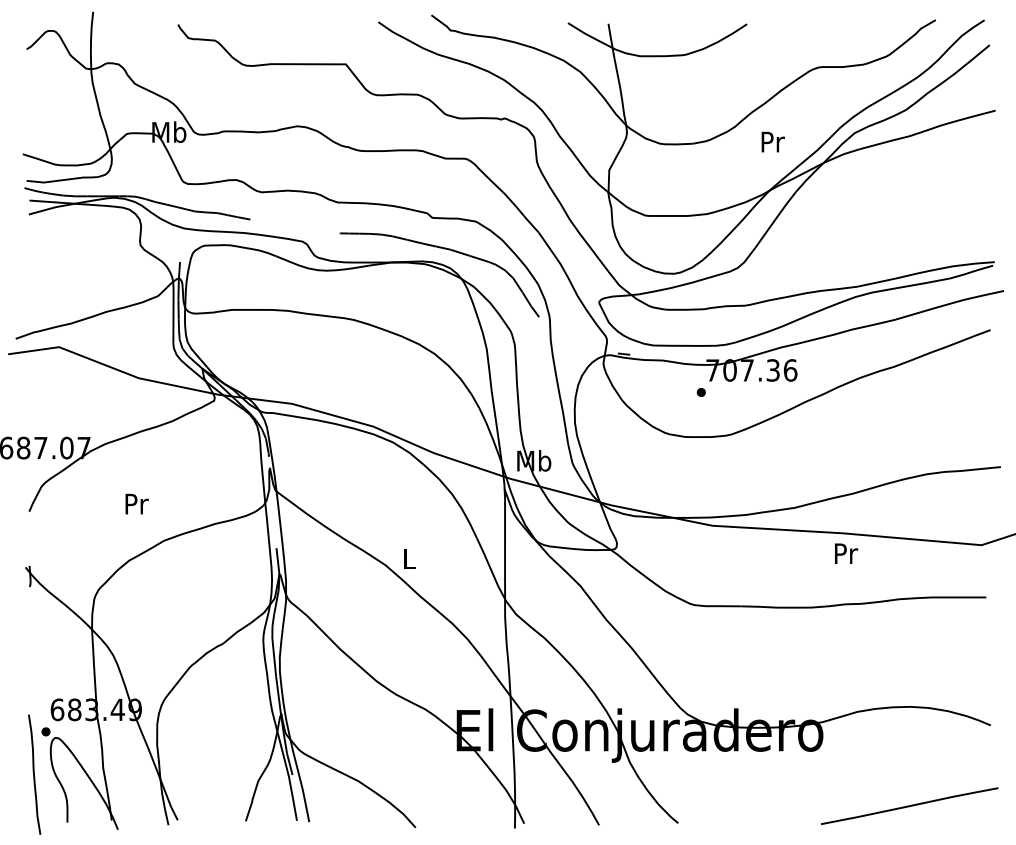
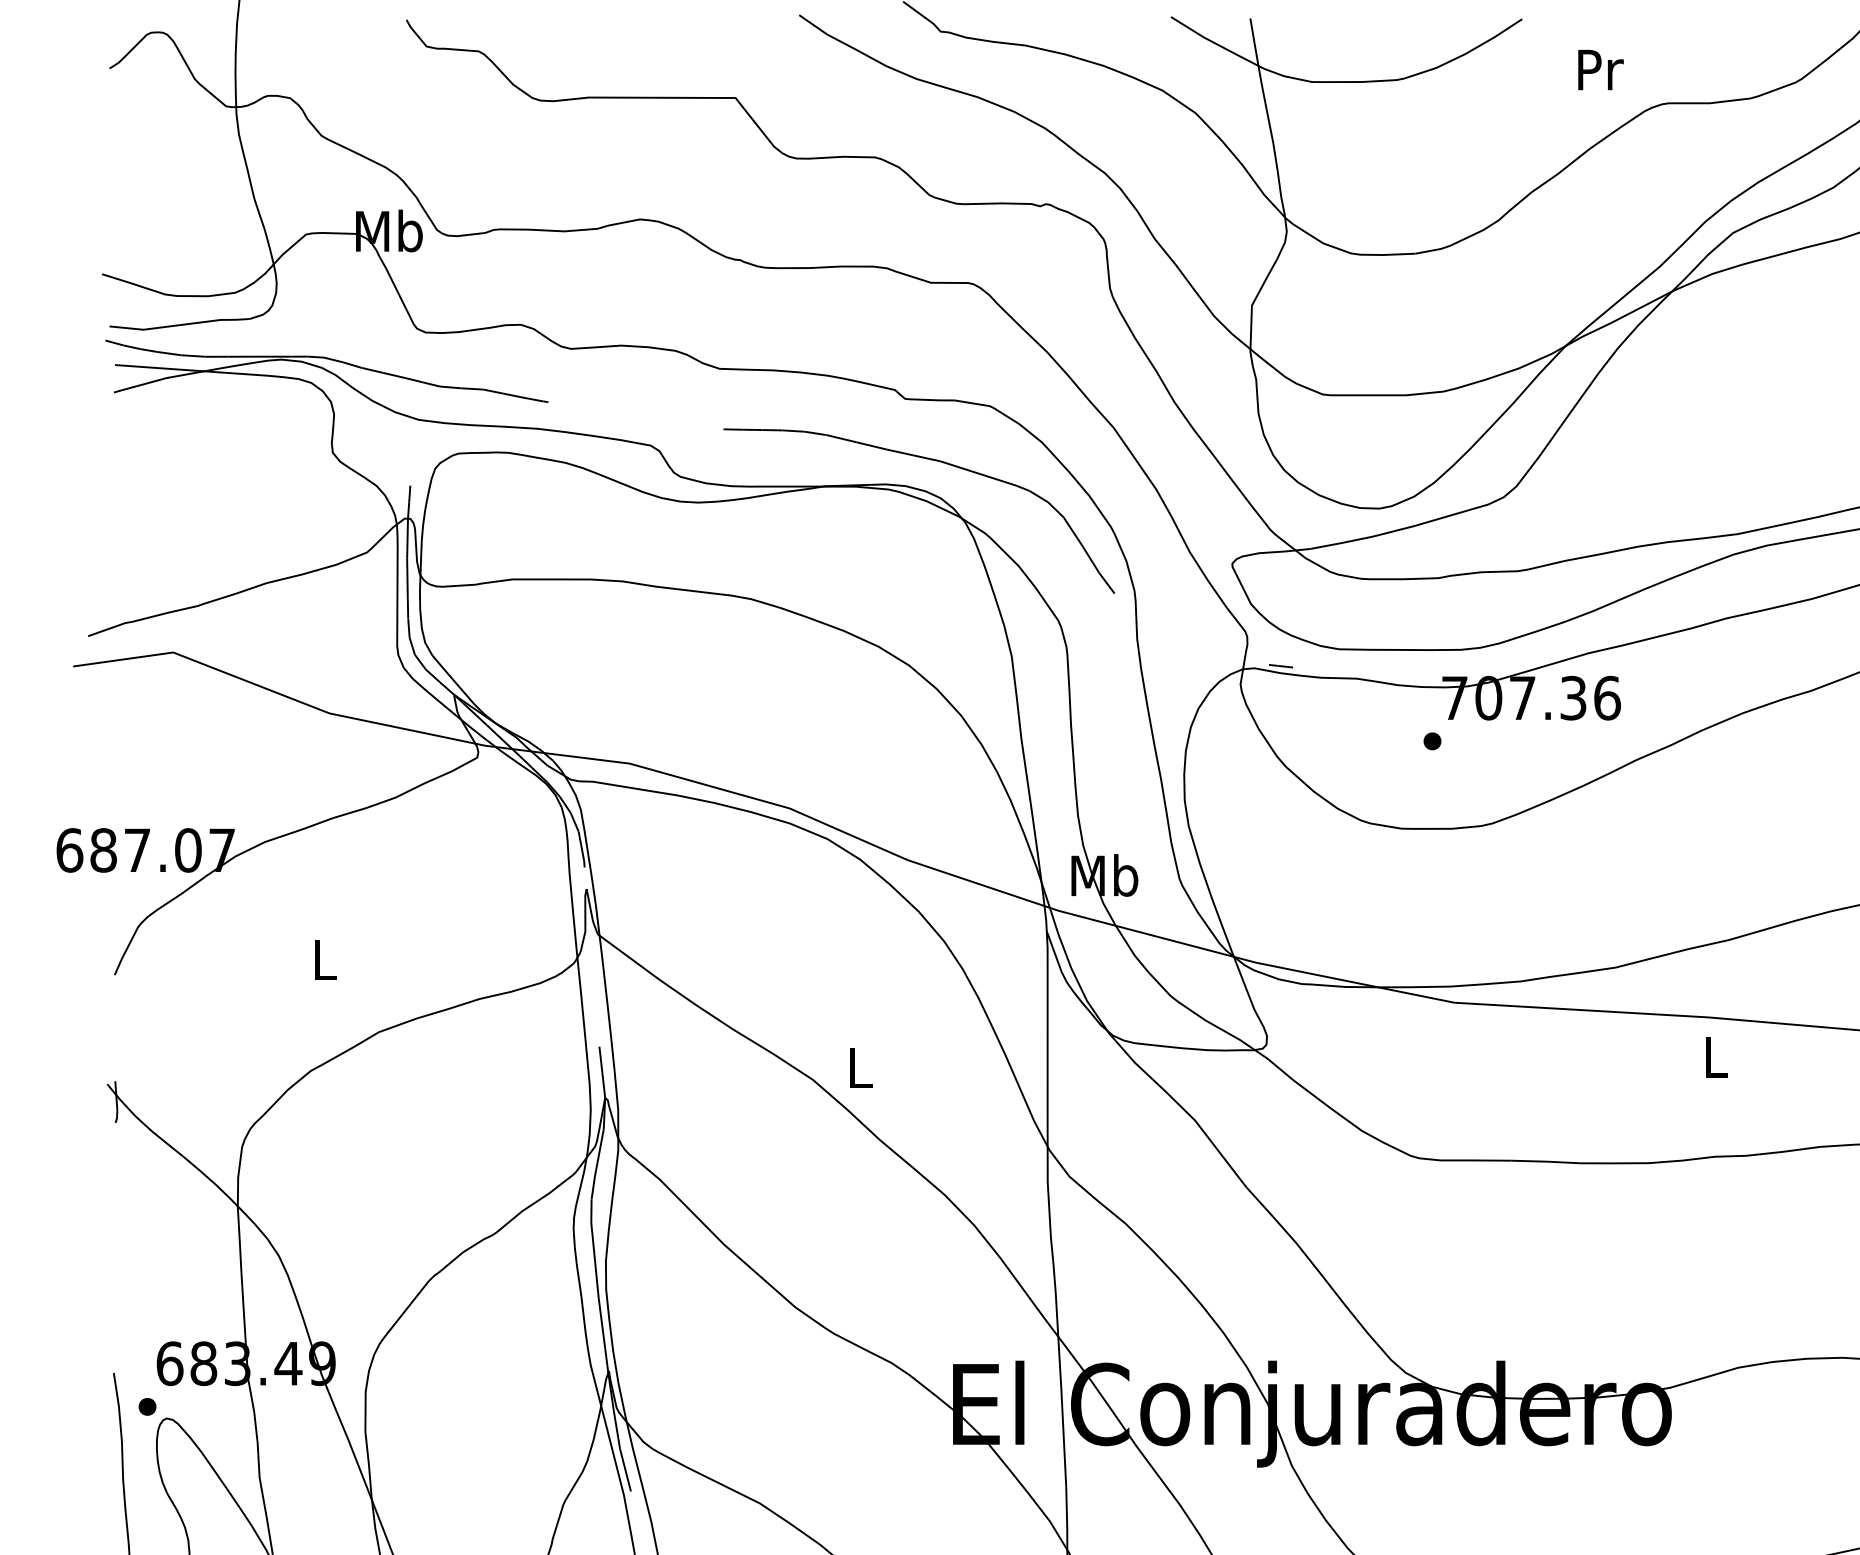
text: (772, 141) -> (1599, 68), moved
text: (136, 503) -> (324, 959), Pr -> L
text: (846, 553) -> (1717, 1057), Pr -> L

